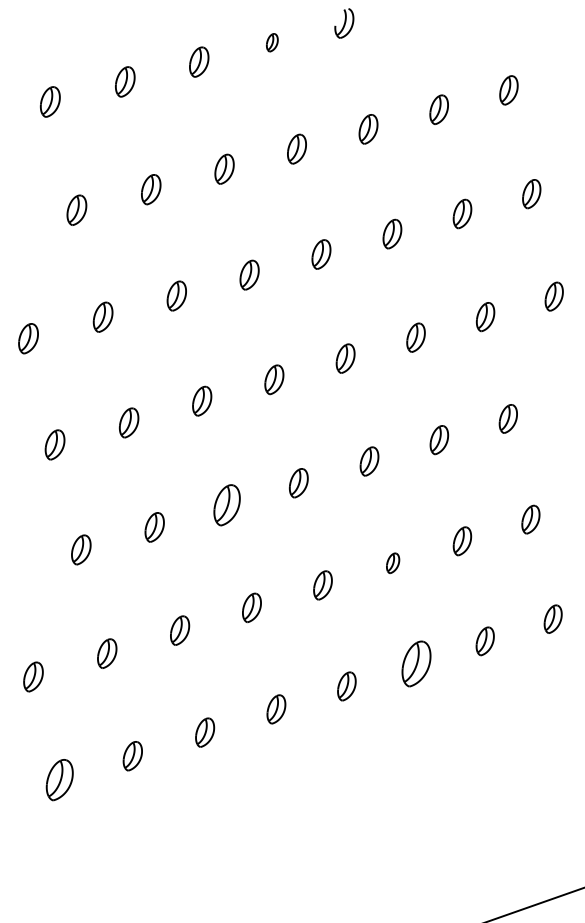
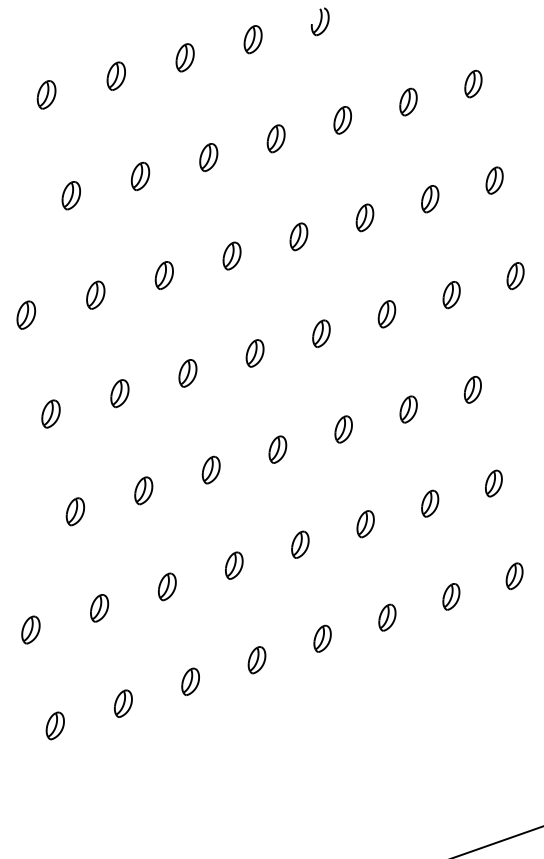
part: (272, 42) -> (253, 39), size x1.67
part: (227, 504) -> (211, 469), size x0.71
part: (392, 563) -> (365, 524), size x1.43
part: (416, 663) -> (387, 617), size x0.62
part: (59, 779) -> (55, 725), size x0.71

